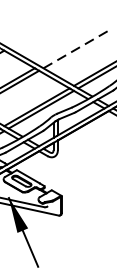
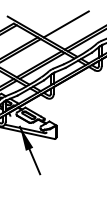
line: (76, 49) -> (66, 24), dashed -> solid

